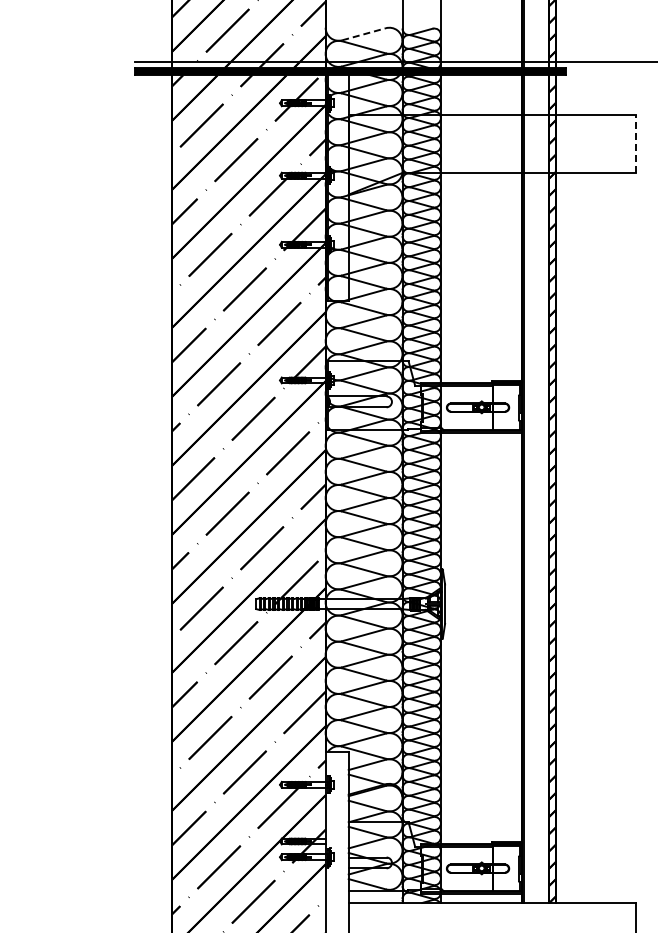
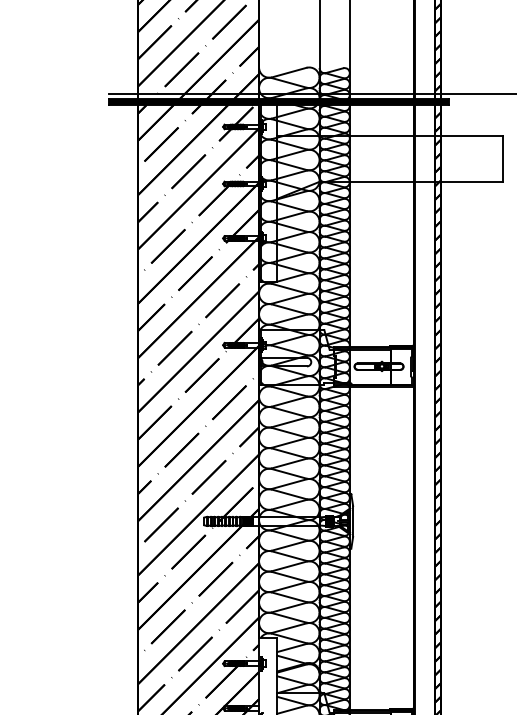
line: (364, 34) -> (289, 72), dashed -> solid
line: (635, 144) -> (503, 159), dashed -> solid

